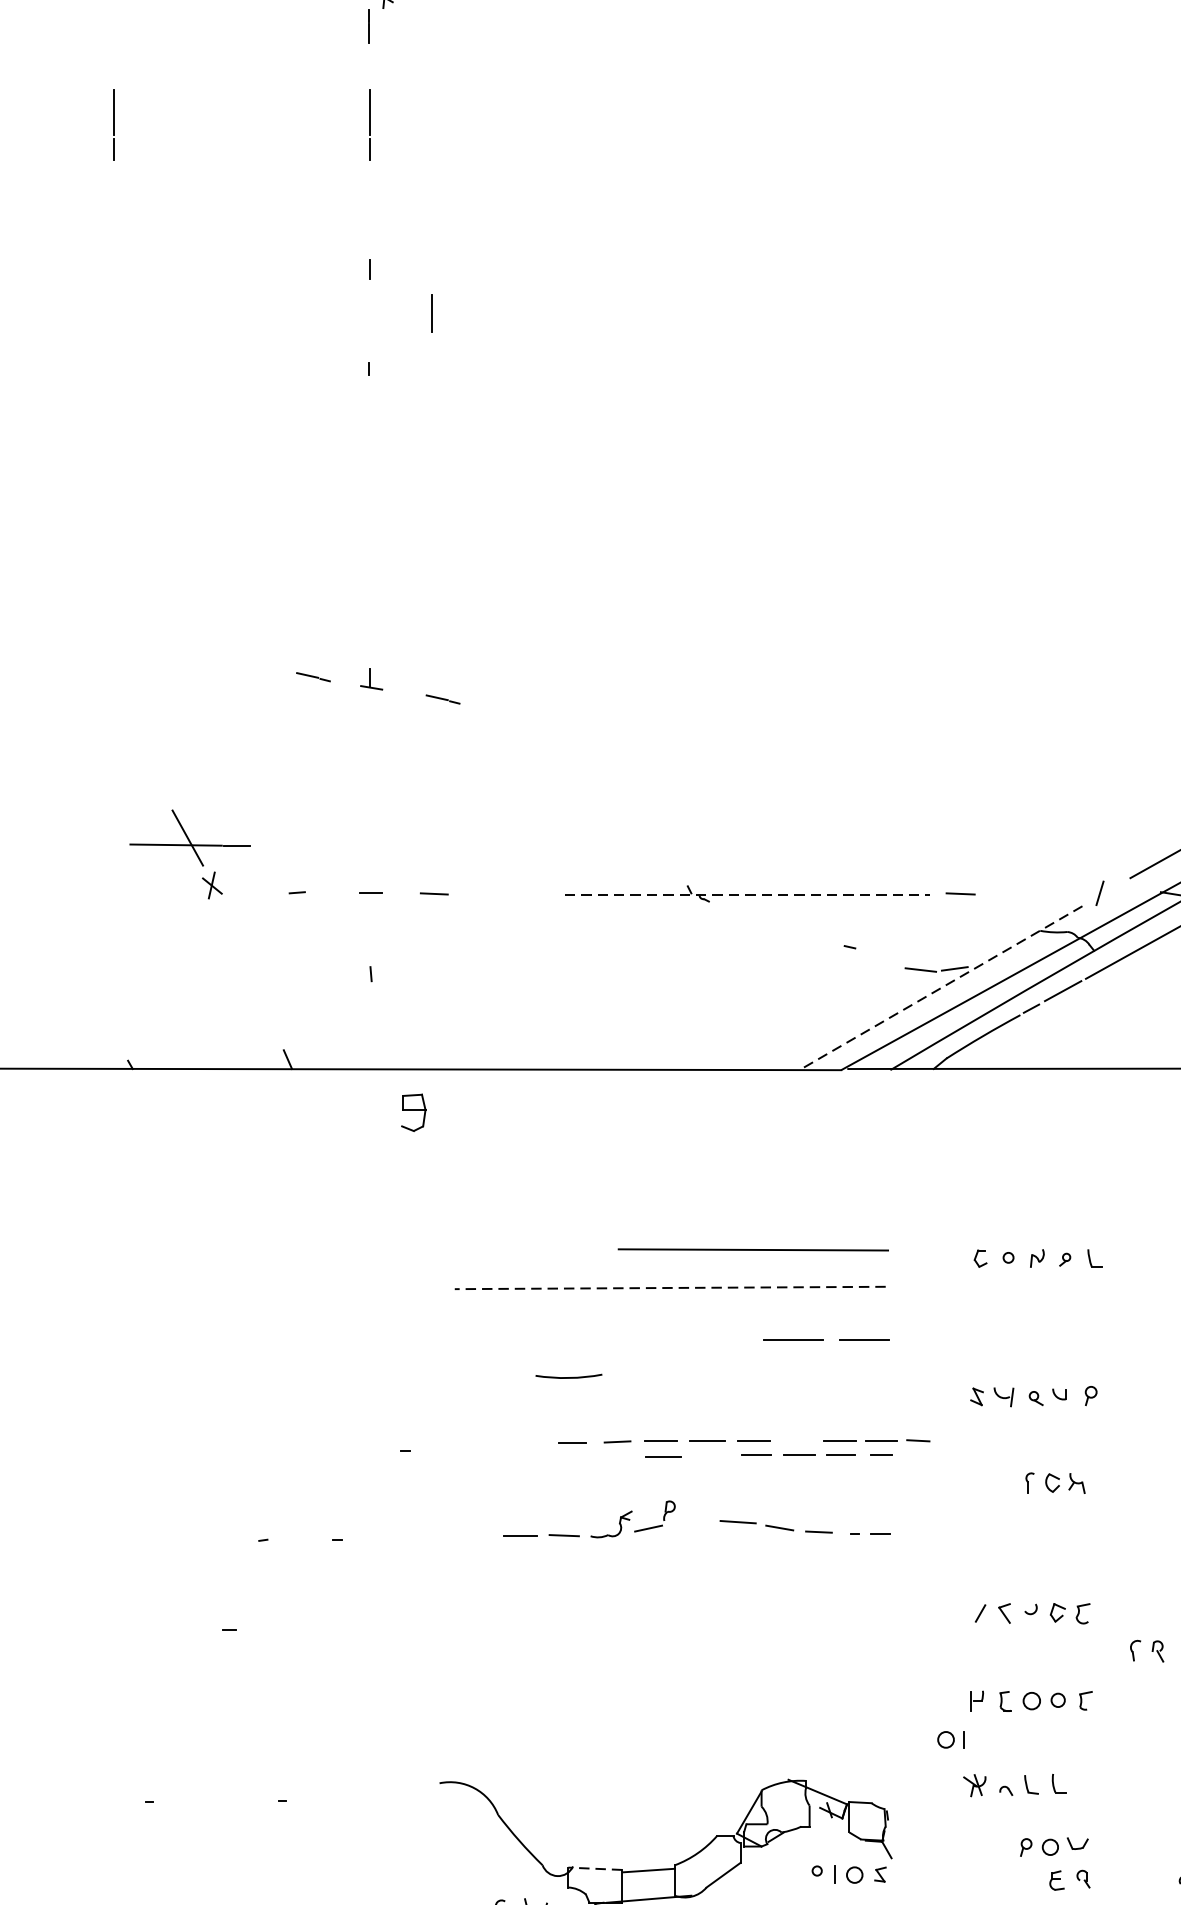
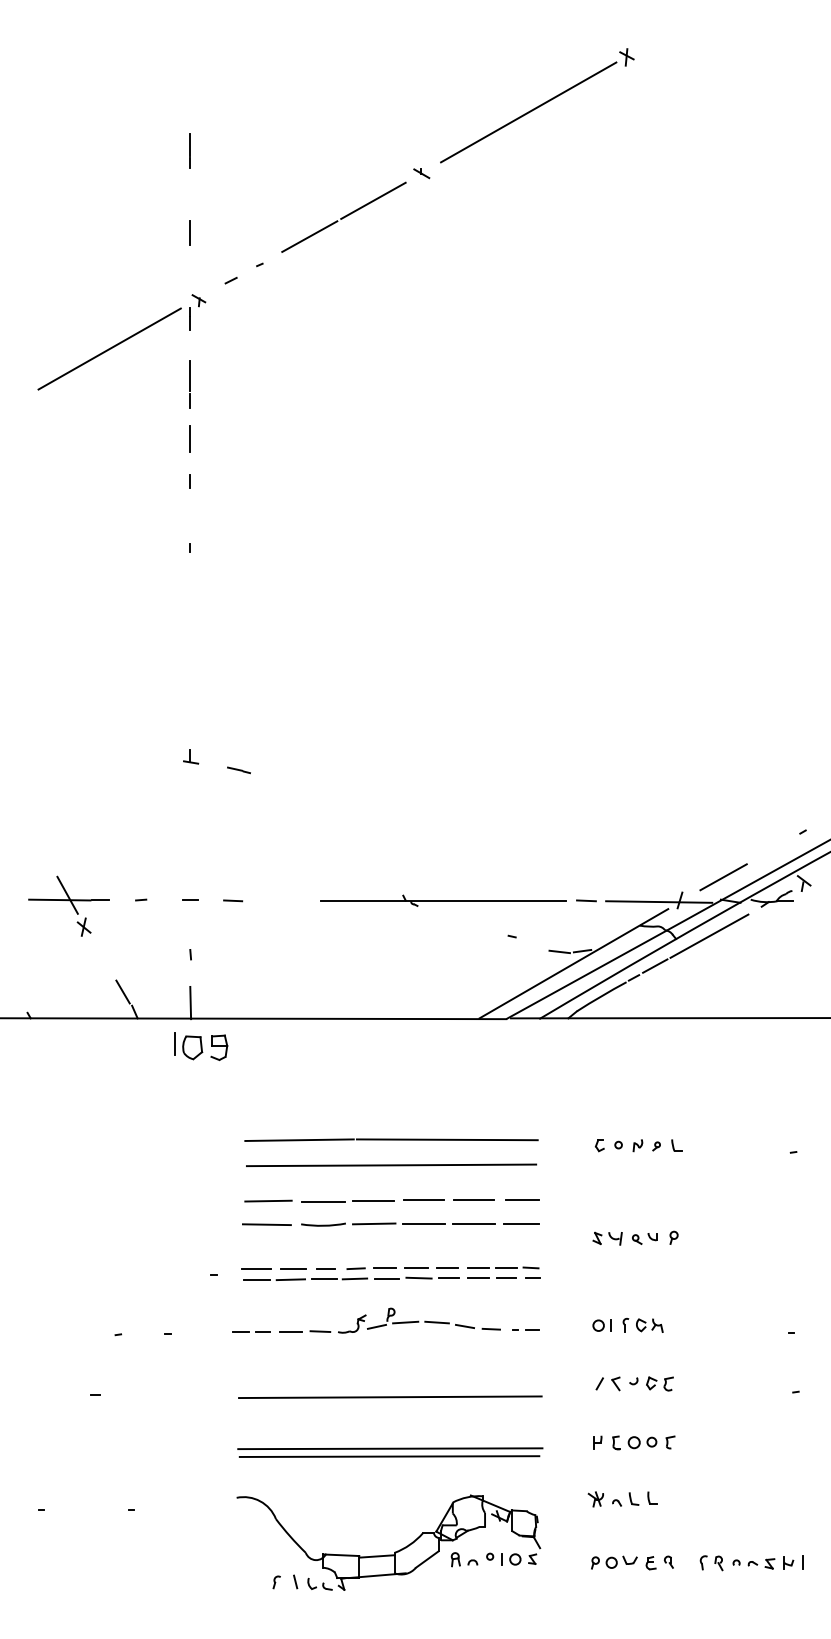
line: (250, 71) -> (109, 348), added
line: (113, 124) -> (17, 384), removed
line: (430, 312) -> (189, 438), moved
line: (312, 677) -> (151, 755), removed
part: (189, 853) -> (68, 905), moved
line: (747, 894) -> (443, 901), dashed -> solid
line: (1069, 894) -> (659, 901), added
line: (941, 987) -> (573, 963), dashed -> solid
line: (269, 1028) -> (122, 991), added
line: (370, 1045) -> (190, 1002), added
part: (367, 1110) -> (188, 1046), added
line: (533, 1249) -> (299, 1139), added
line: (670, 1288) -> (391, 1165), dashed -> solid
line: (719, 1338) -> (424, 1199), added
line: (486, 1340) -> (268, 1200), added
line: (643, 1340) -> (373, 1200), added
line: (568, 1341) -> (323, 1201), added
line: (644, 1374) -> (374, 1223), added
line: (717, 1374) -> (423, 1223), added
line: (792, 1374) -> (473, 1223), added
line: (863, 1374) -> (521, 1223), added
line: (484, 1376) -> (266, 1224), added
part: (877, 1440) -> (503, 1267), moved
line: (469, 1443) -> (256, 1269), added
line: (522, 1443) -> (292, 1269), added
line: (710, 1455) -> (418, 1277), added
line: (615, 1456) -> (354, 1278), added
line: (519, 1458) -> (290, 1279), added
line: (570, 1458) -> (324, 1279), added
line: (469, 1459) -> (256, 1280), added
part: (1054, 1483) -> (642, 1325), moved
line: (691, 1522) -> (405, 1322), added
line: (458, 1535) -> (249, 1331), added
line: (668, 1633) -> (390, 1397), added
part: (1146, 1651) -> (711, 1563), moved
line: (668, 1709) -> (390, 1448), added
line: (667, 1721) -> (389, 1456), added
part: (950, 1739) -> (601, 1325), moved
part: (1054, 1846) -> (614, 1562), moved
line: (594, 1869) -> (340, 1555), dashed -> solid
part: (778, 1875) -> (464, 1559), added

